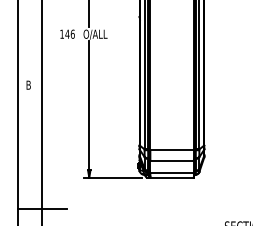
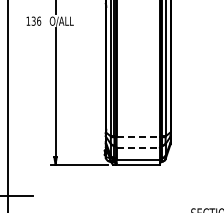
text: (67, 33) -> (33, 20), 146 -> 136
line: (171, 150) -> (137, 137), solid -> dashed
line: (171, 160) -> (137, 147), solid -> dashed

